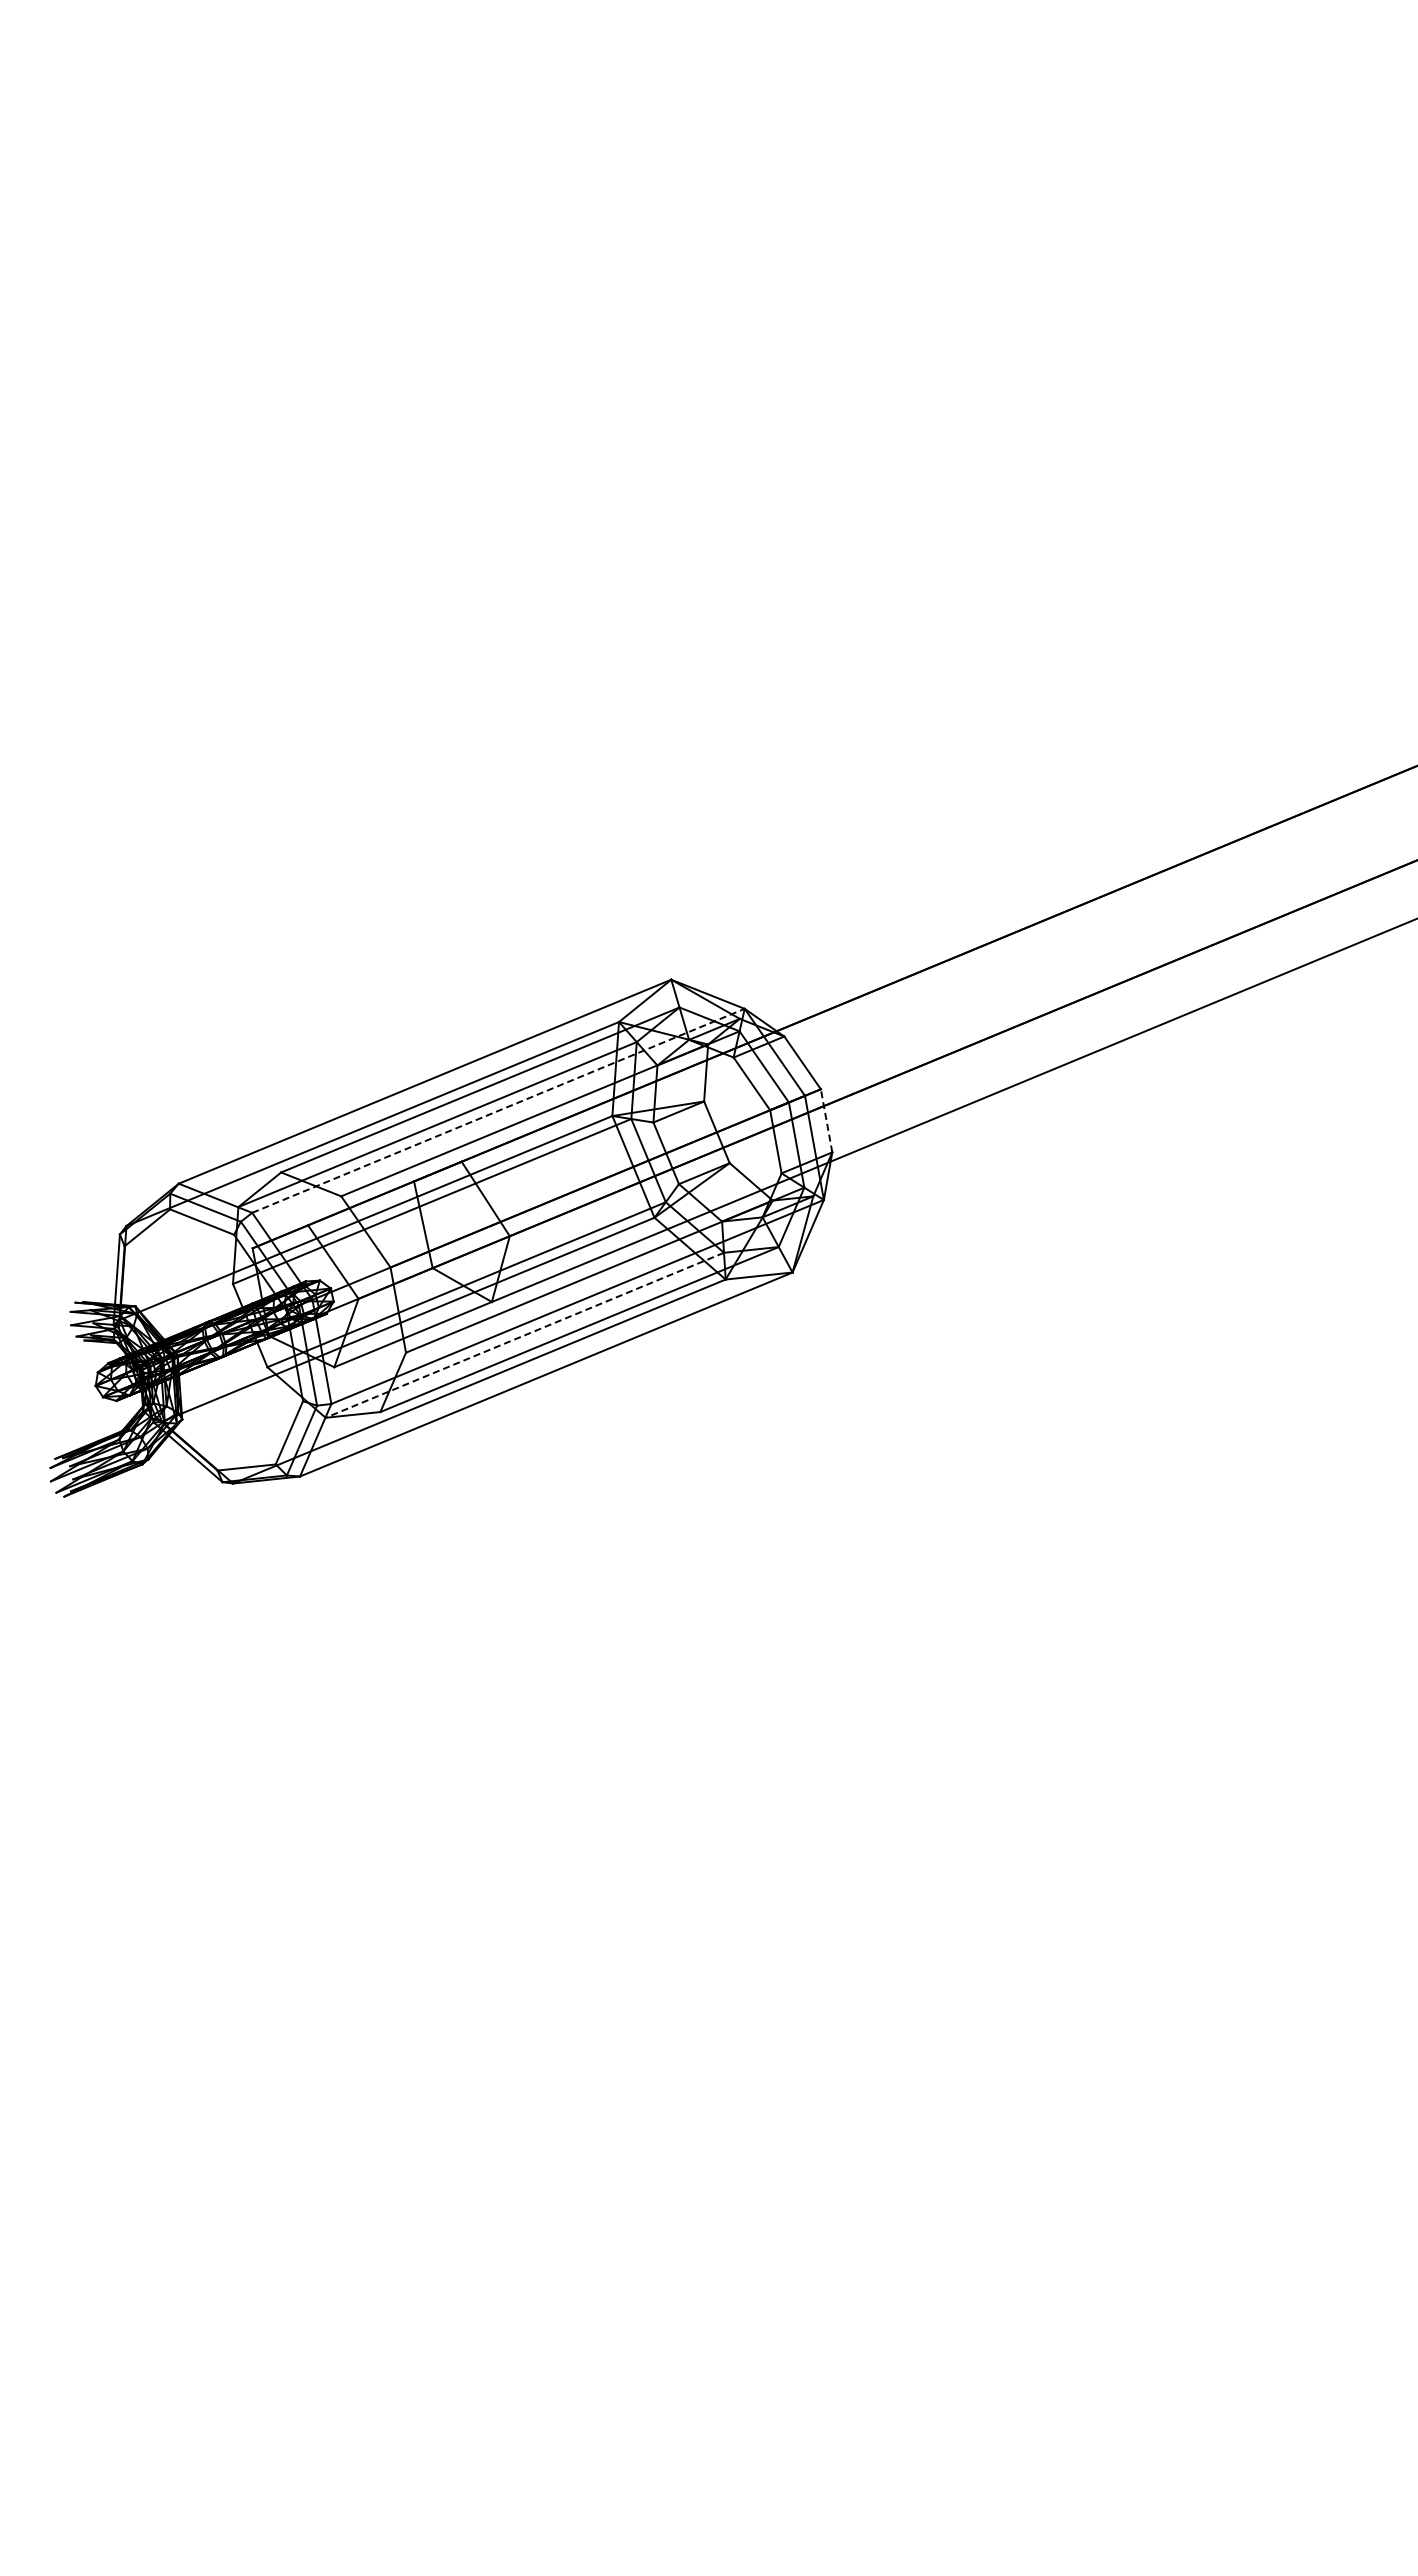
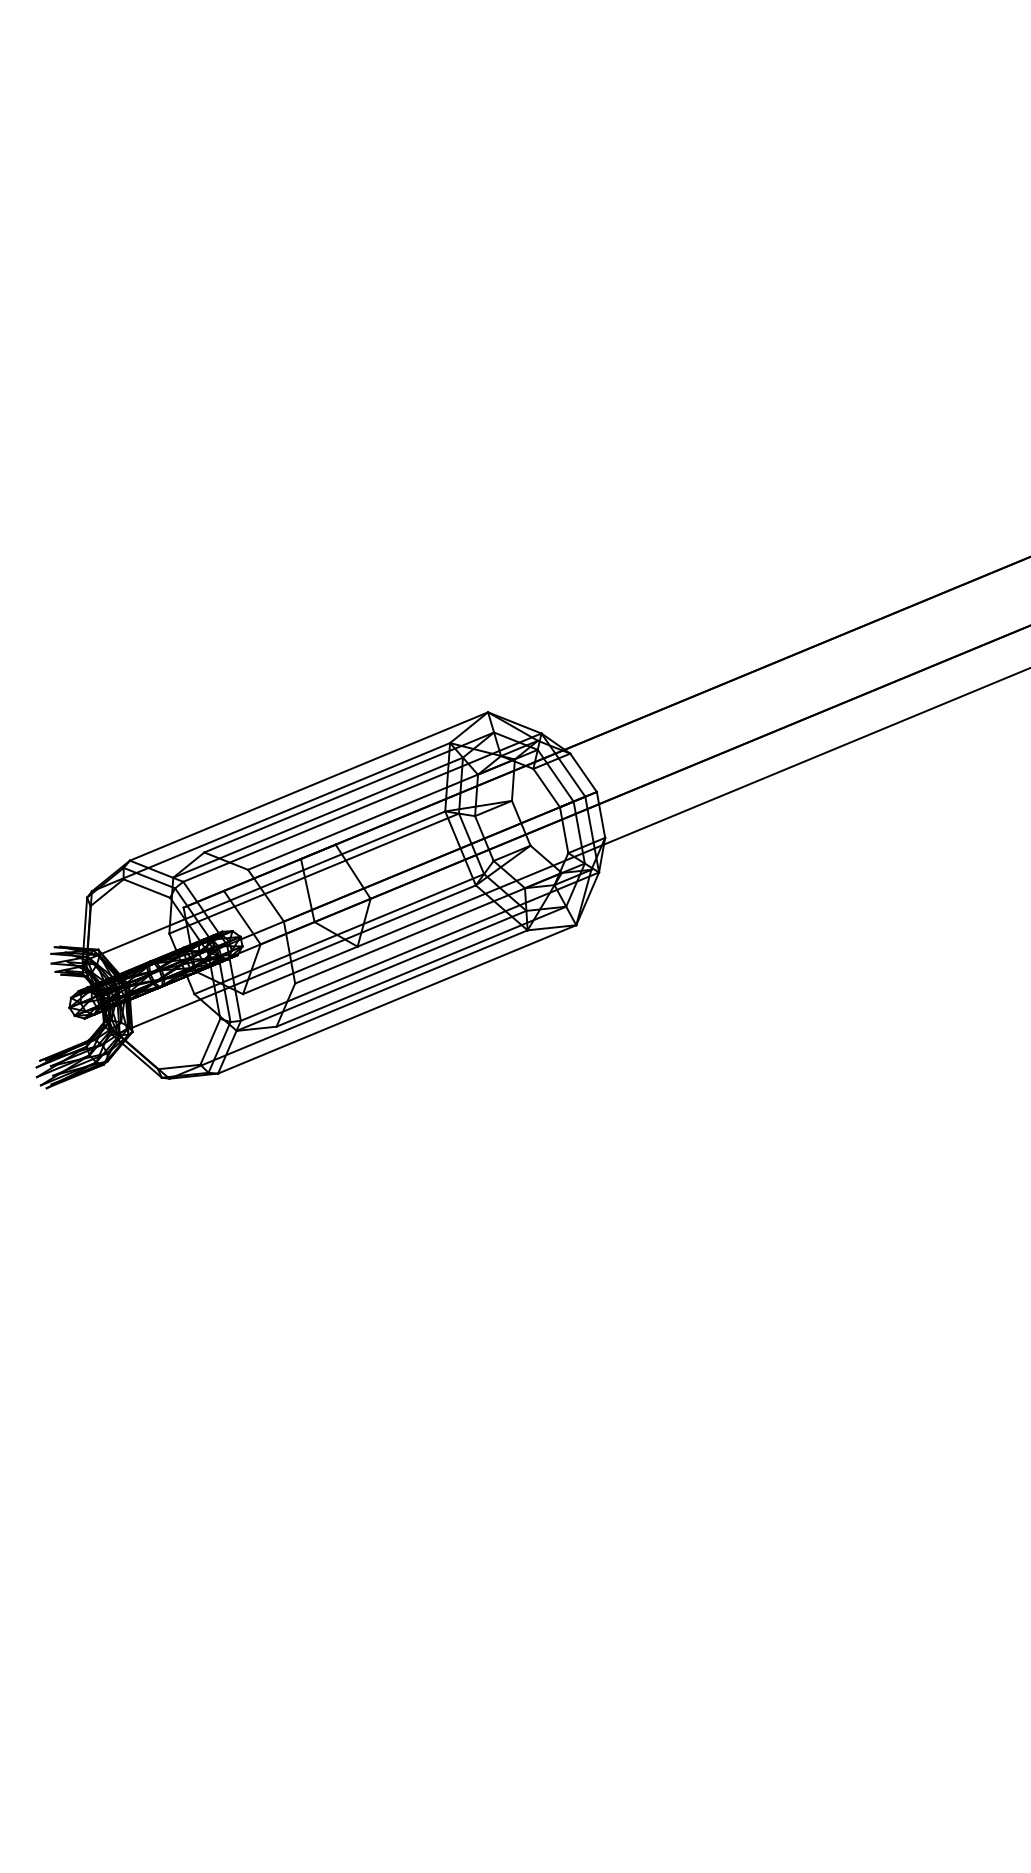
line: (498, 1110) -> (362, 807), dashed -> solid
line: (826, 1120) -> (600, 814), dashed -> solid
line: (524, 1335) -> (381, 971), dashed -> solid

